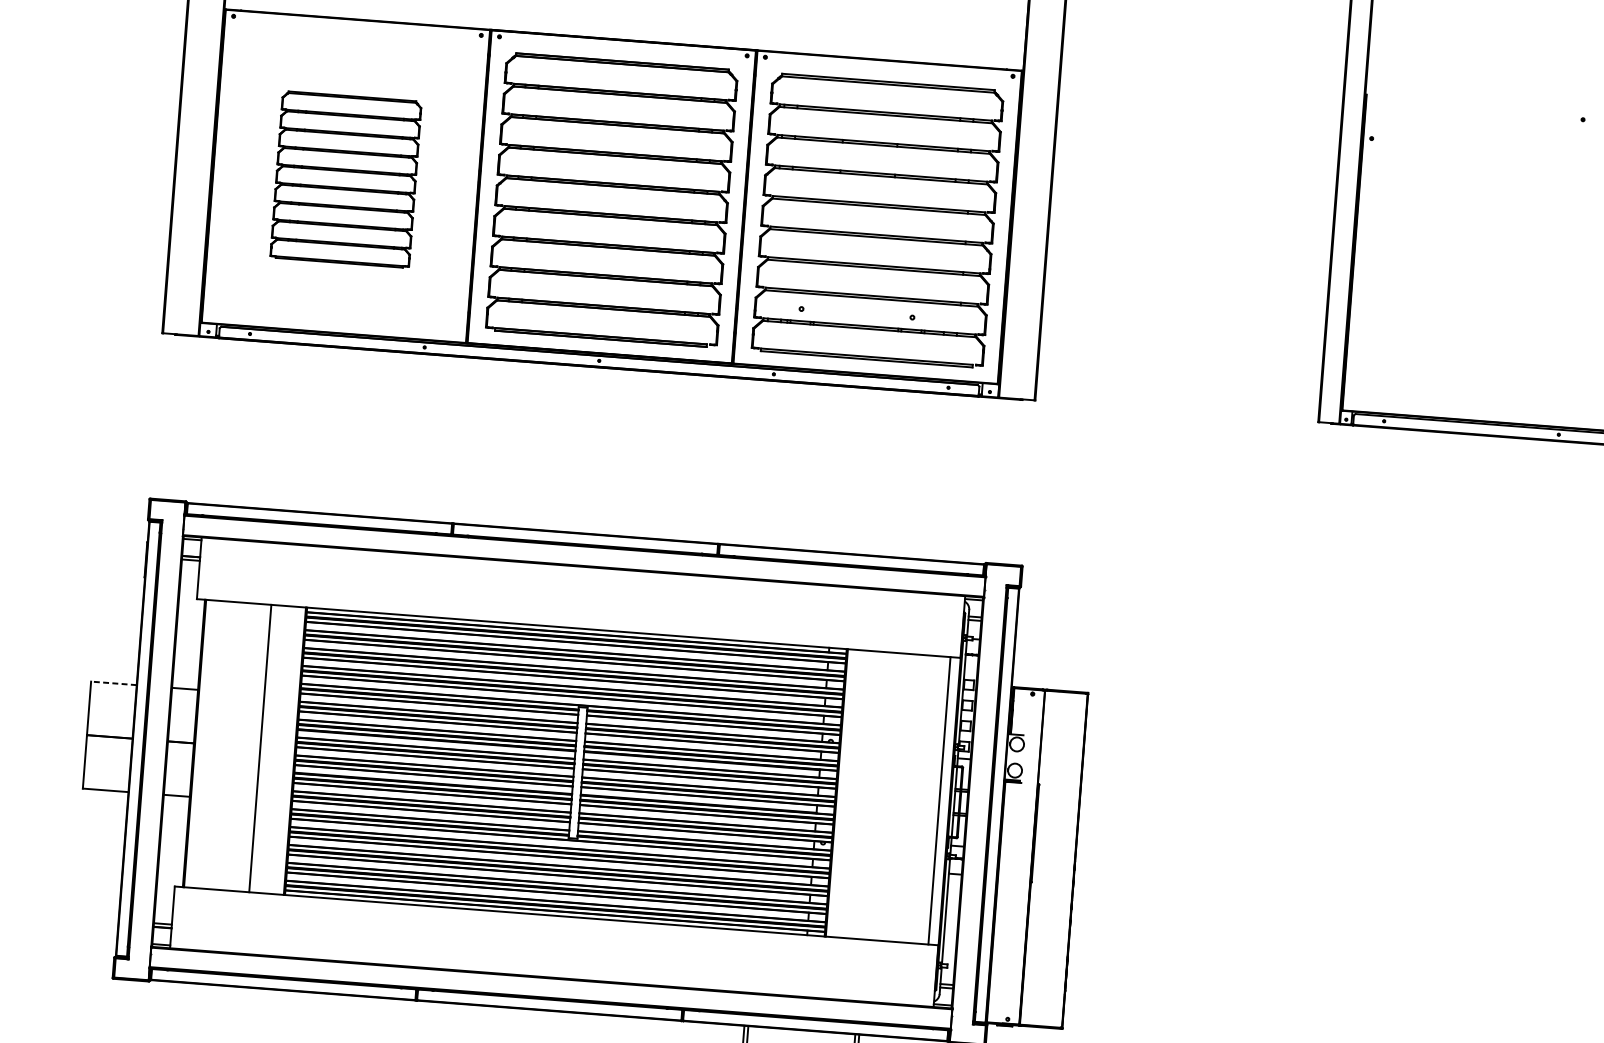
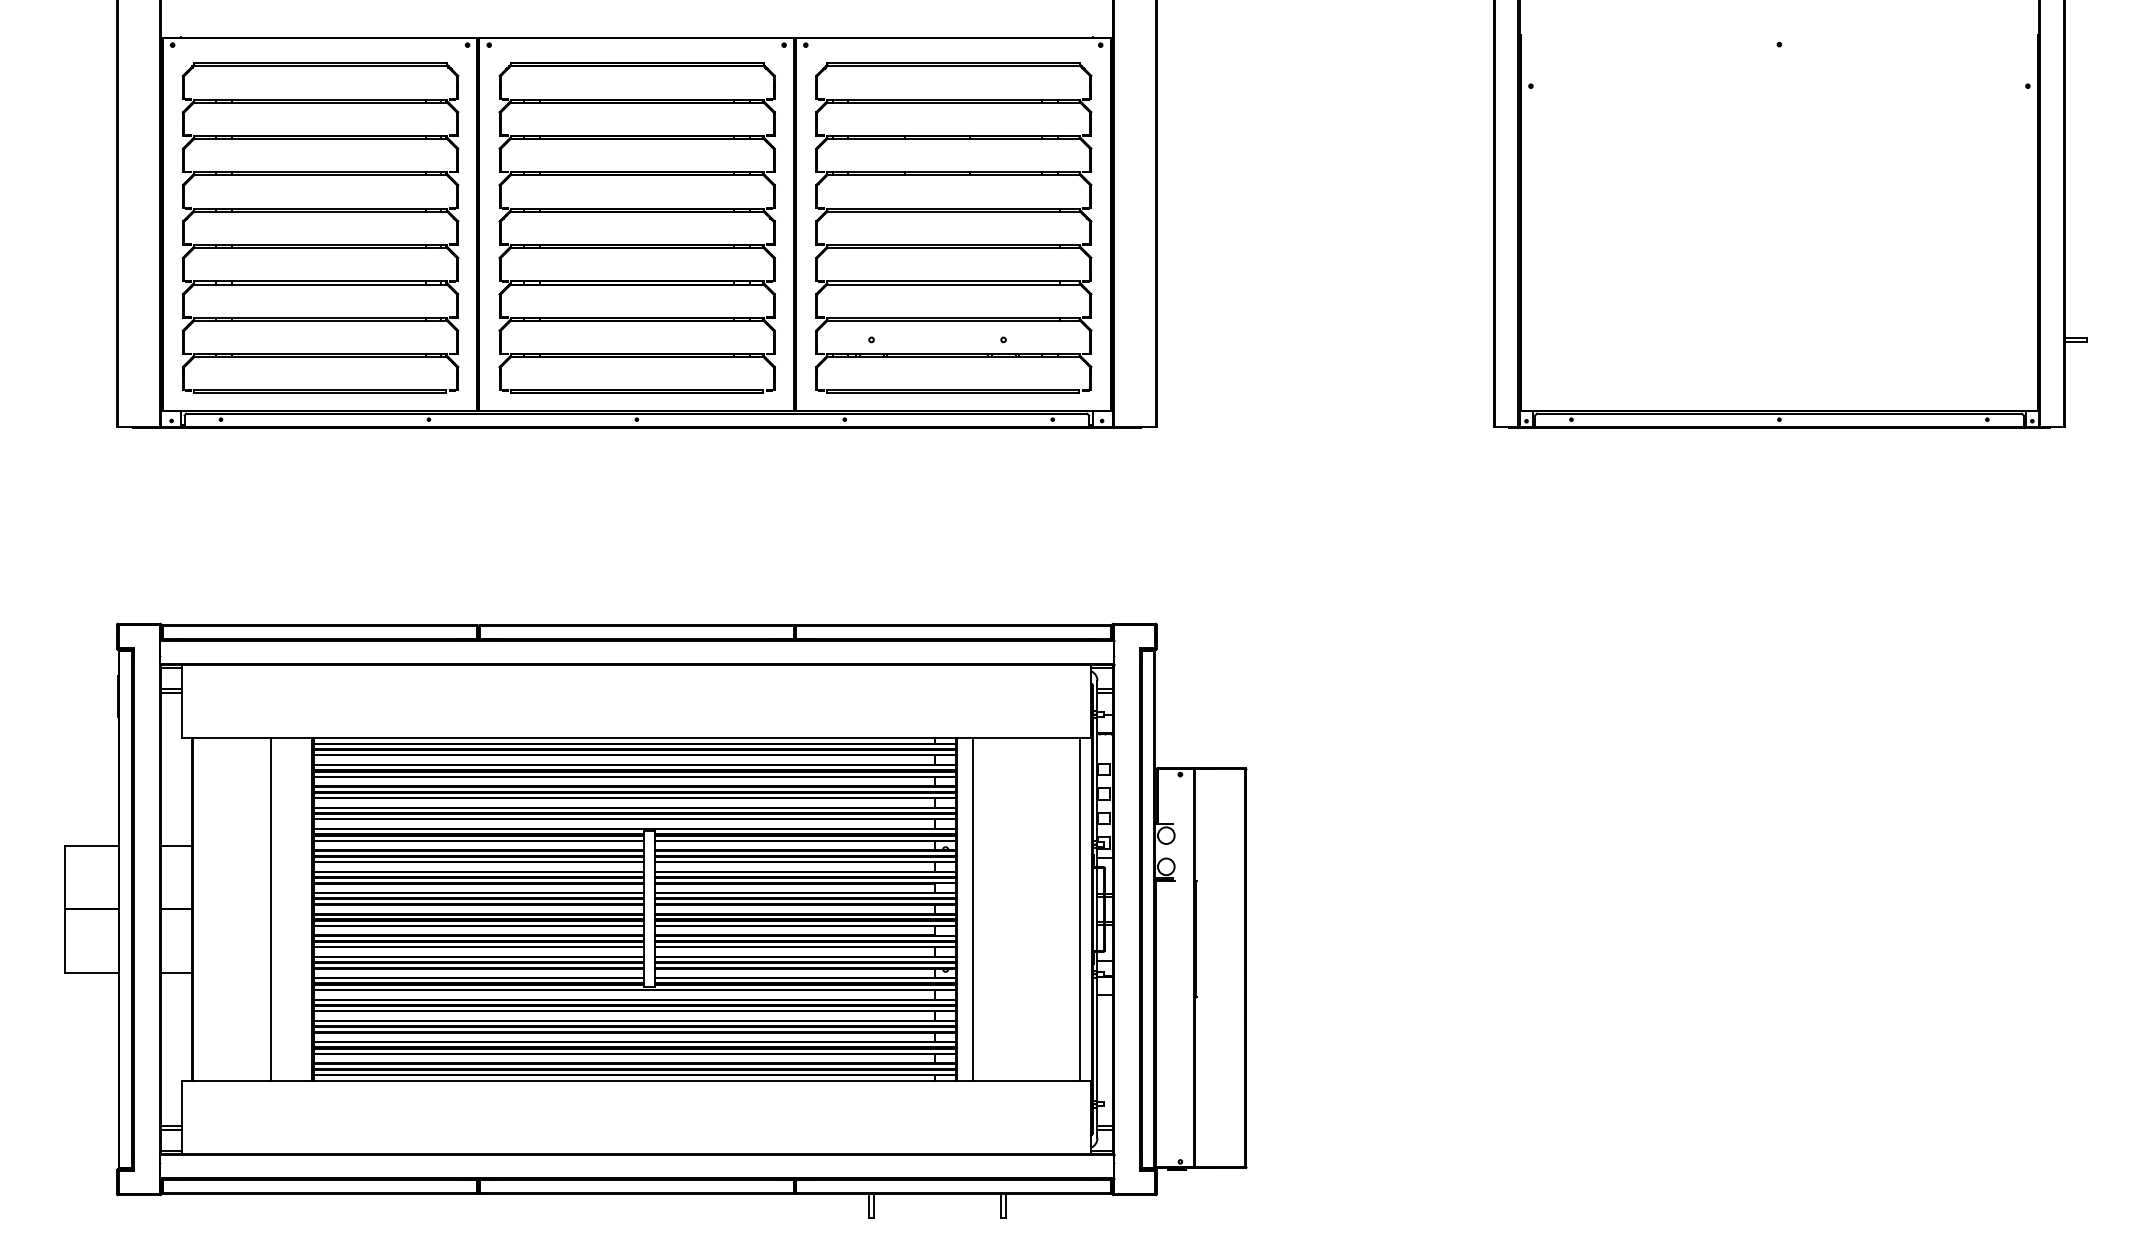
part: (346, 179) -> (320, 227), size x1.67
line: (113, 683) -> (91, 845), dashed -> solid
line: (849, 793) -> (972, 909), added

